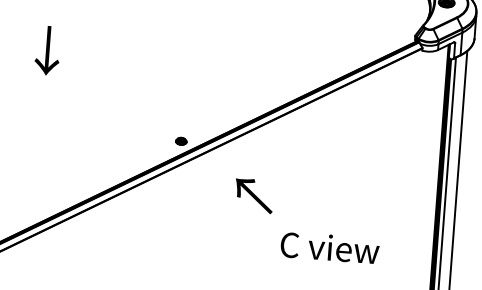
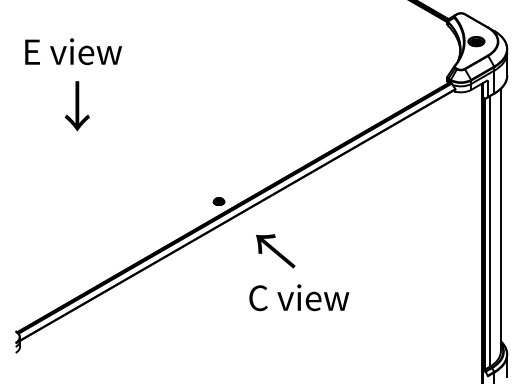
text: (46, 50) -> (76, 106), moved
text: (253, 196) -> (275, 251), moved
text: (330, 247) -> (299, 297), moved

